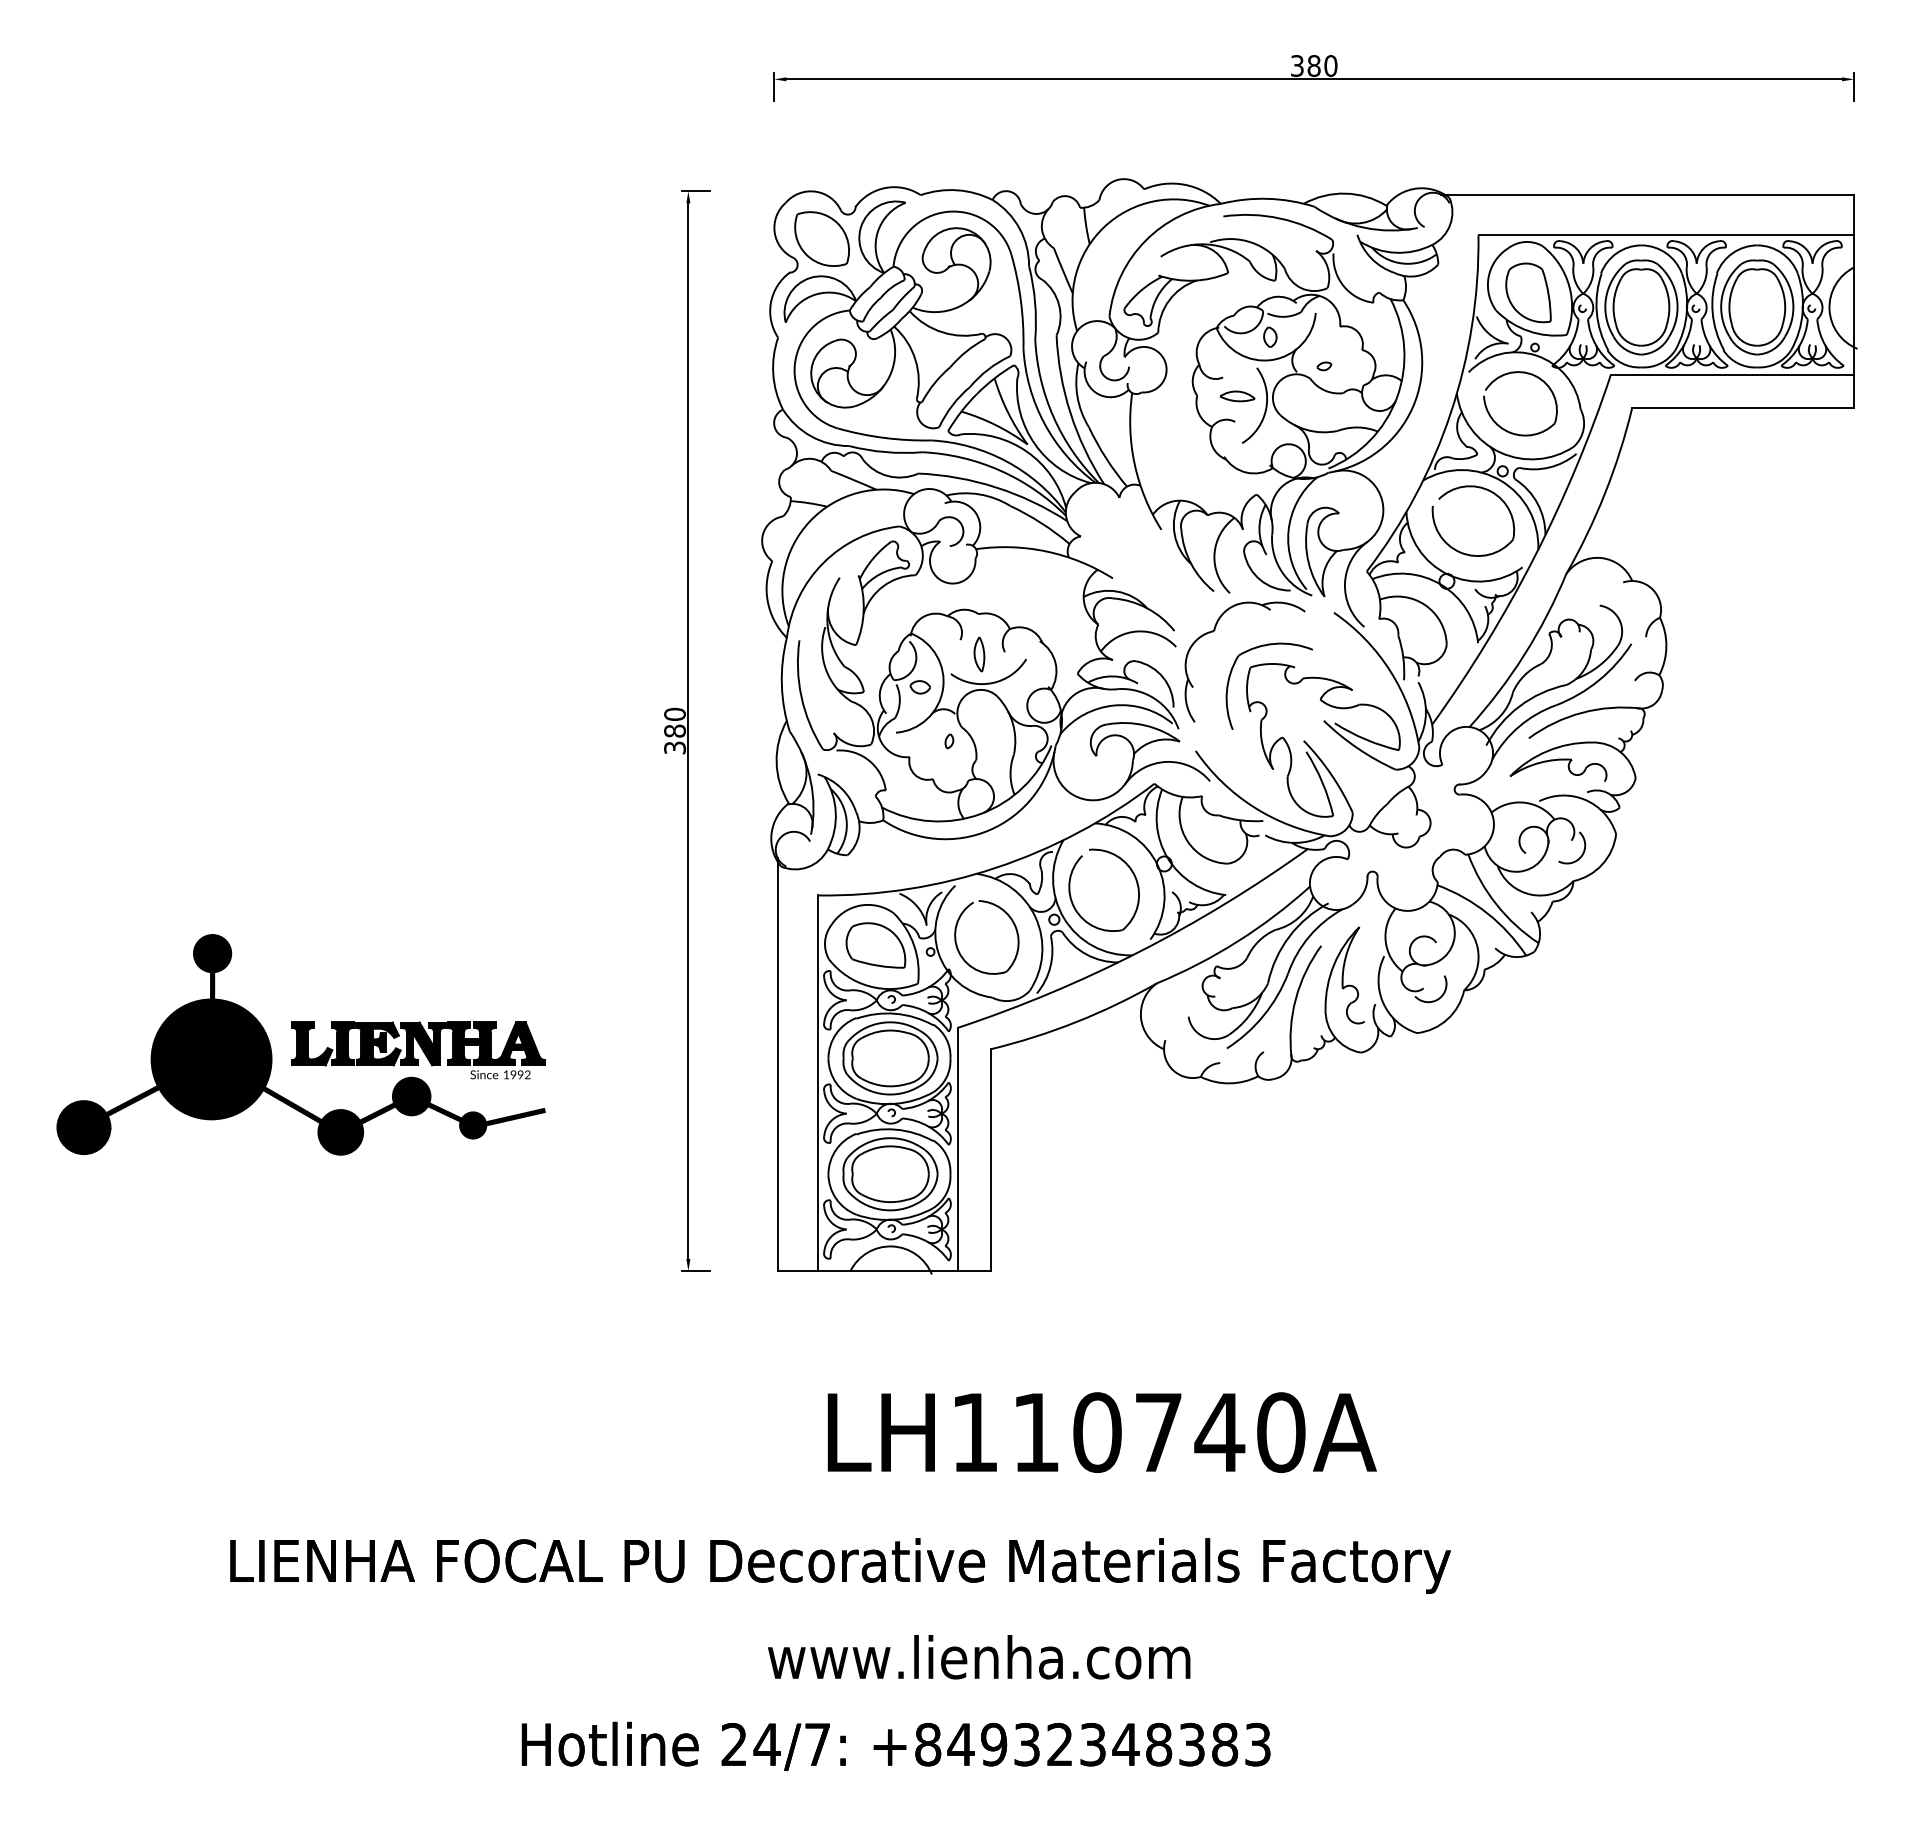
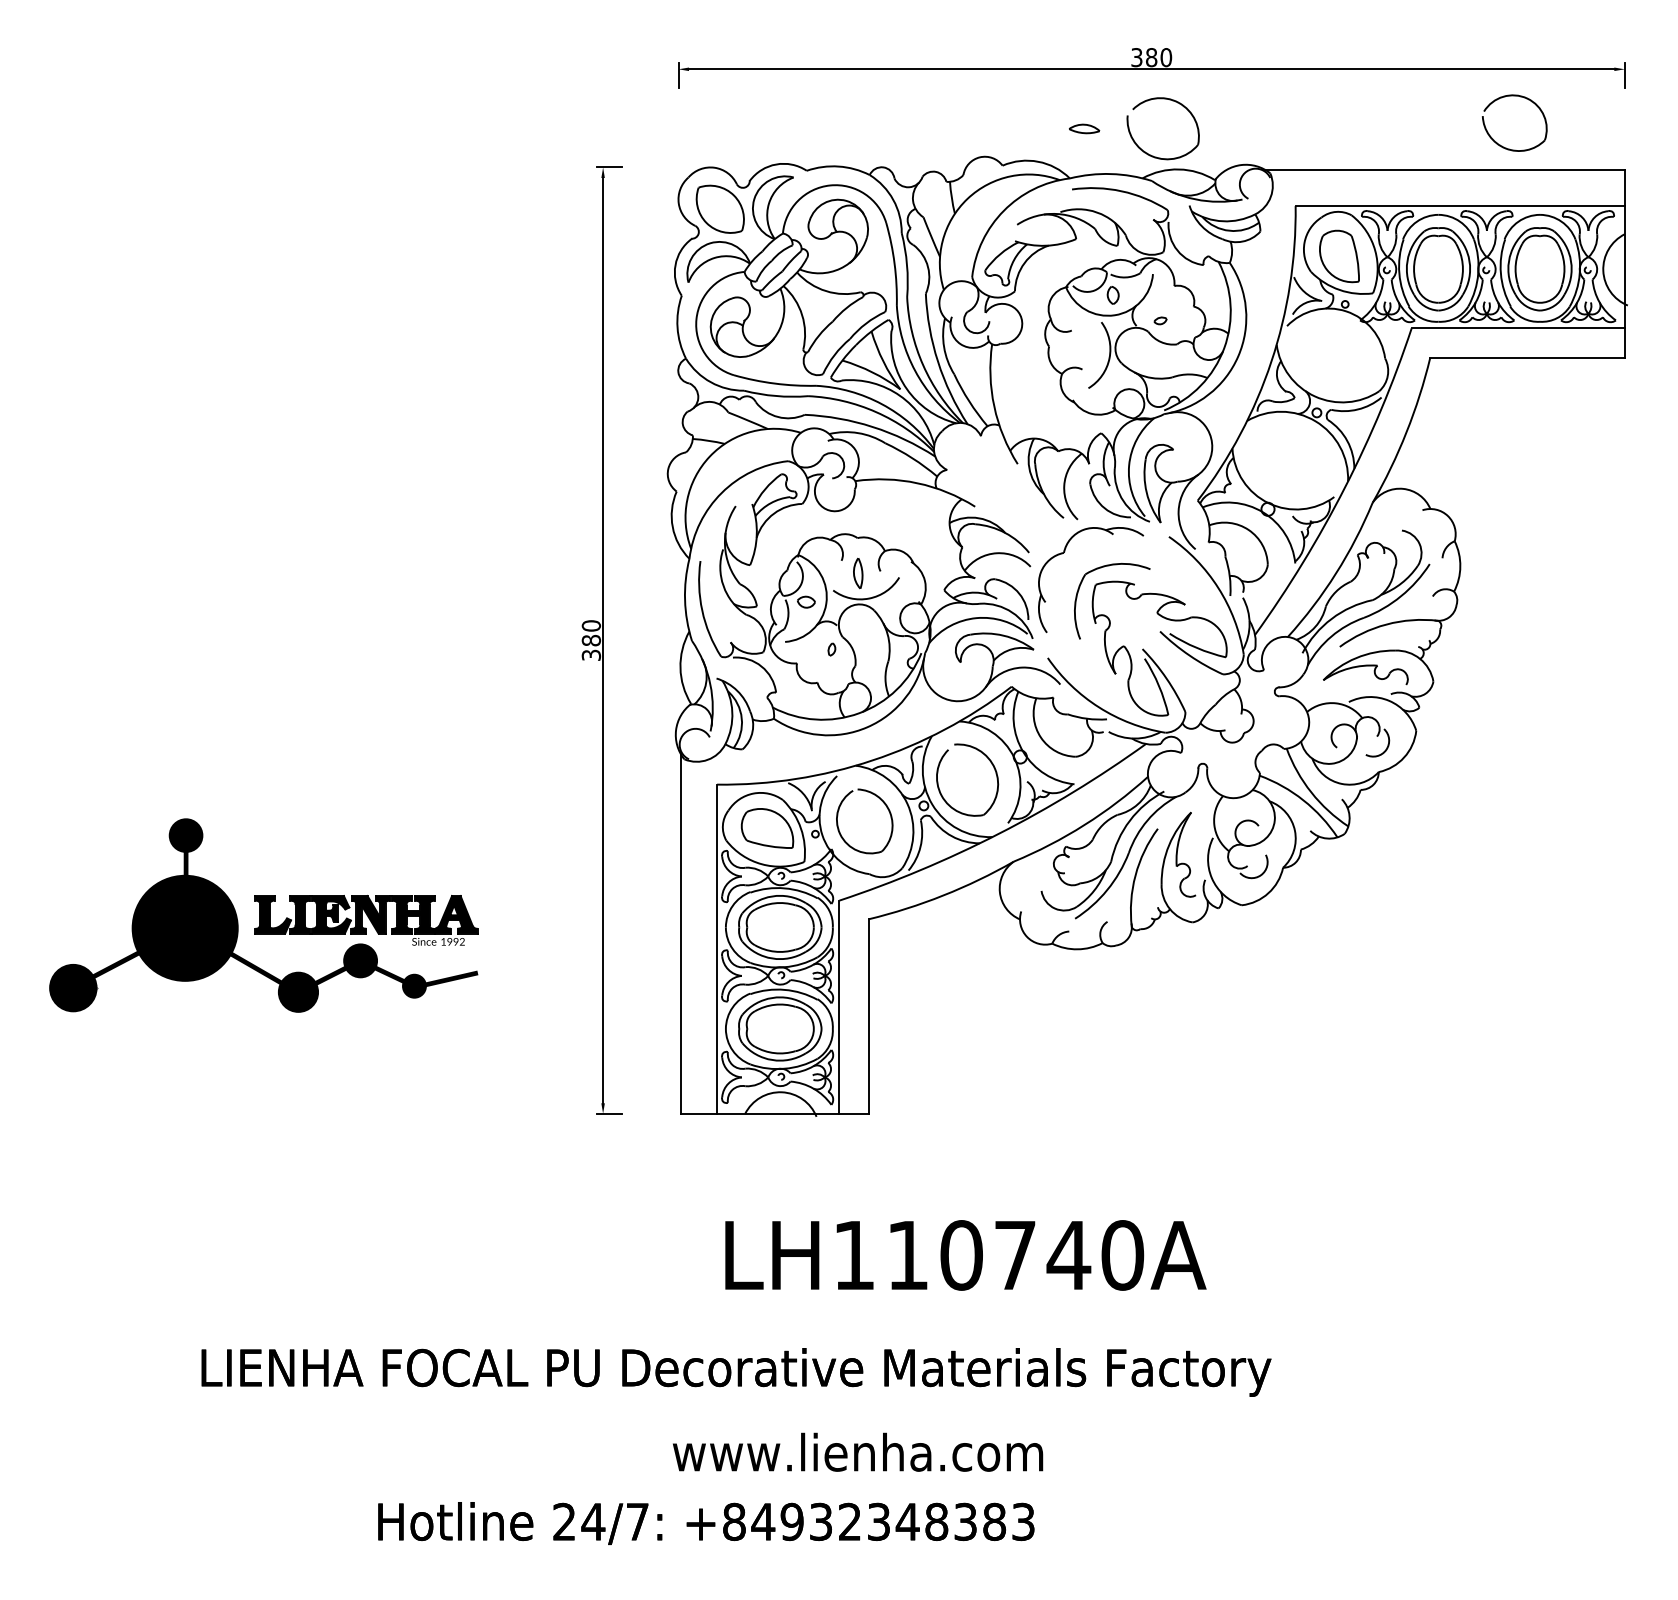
part: (1237, 396) -> (1084, 129), moved
part: (1506, 429) -> (1502, 145), moved
part: (1485, 490) -> (1173, 101), moved
text: (895, 1745) -> (705, 1522), moved

